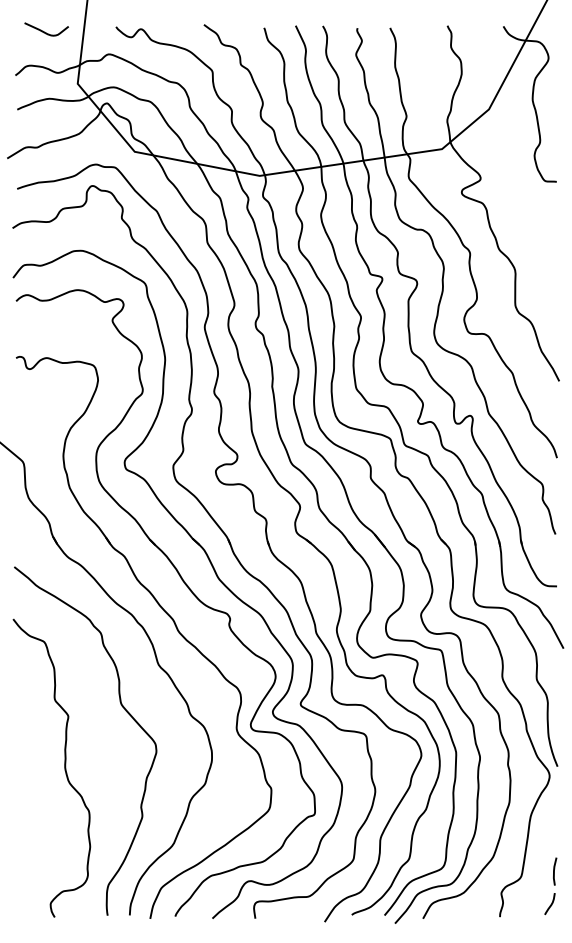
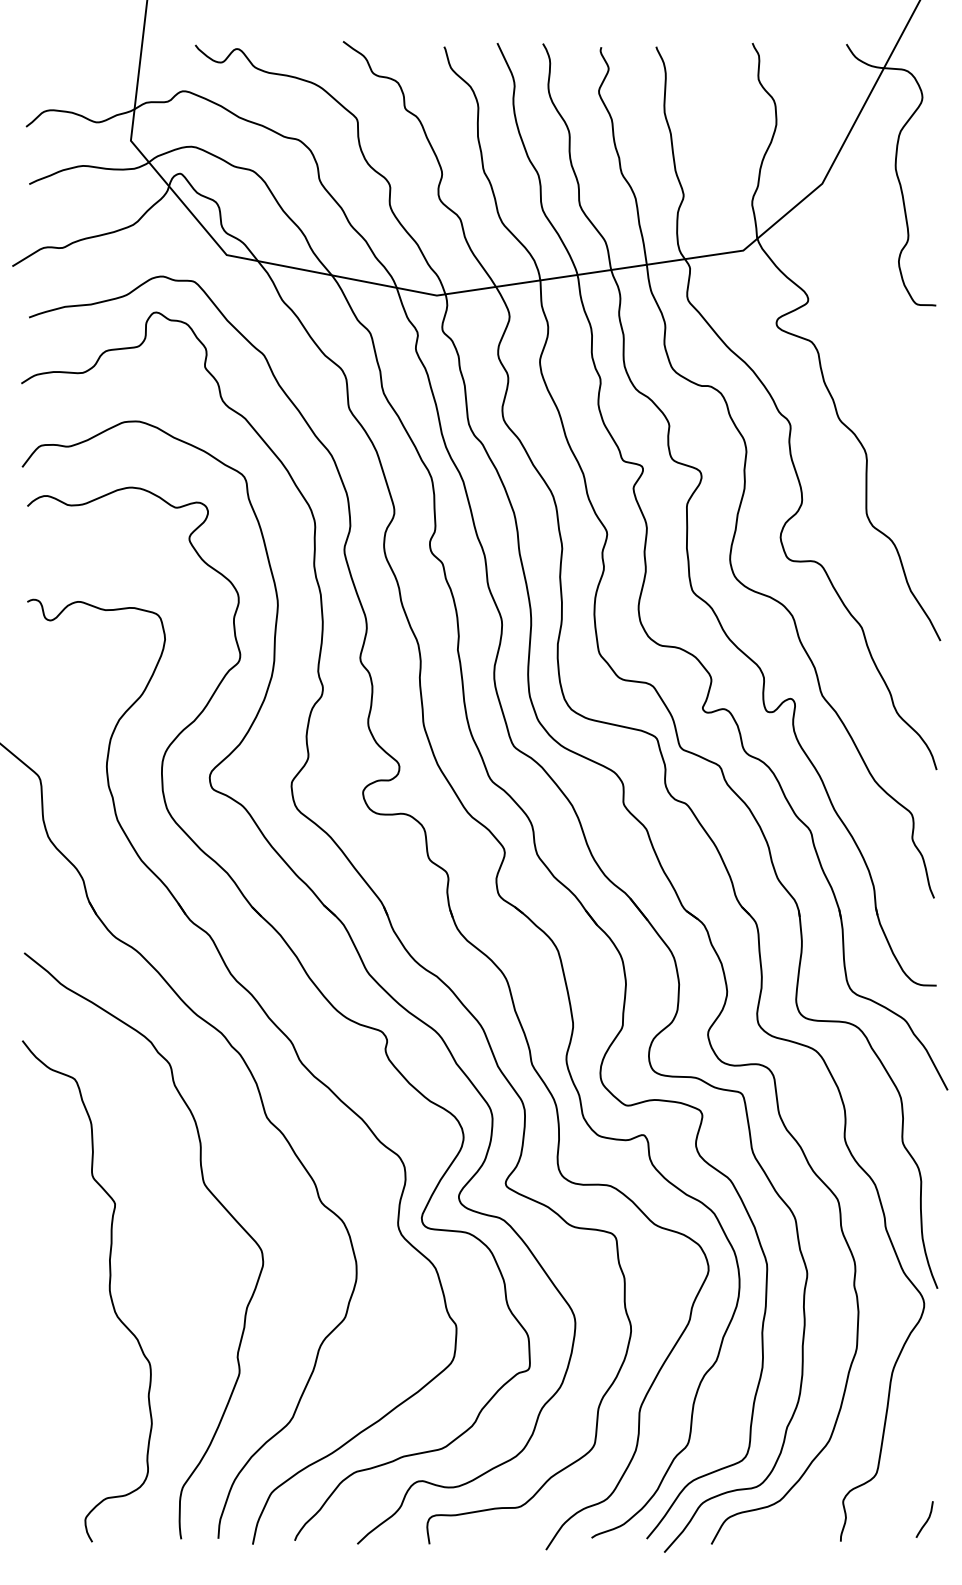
curve: (44, 31) -> (75, 52), removed
line: (554, 871) -> (932, 1464), removed

